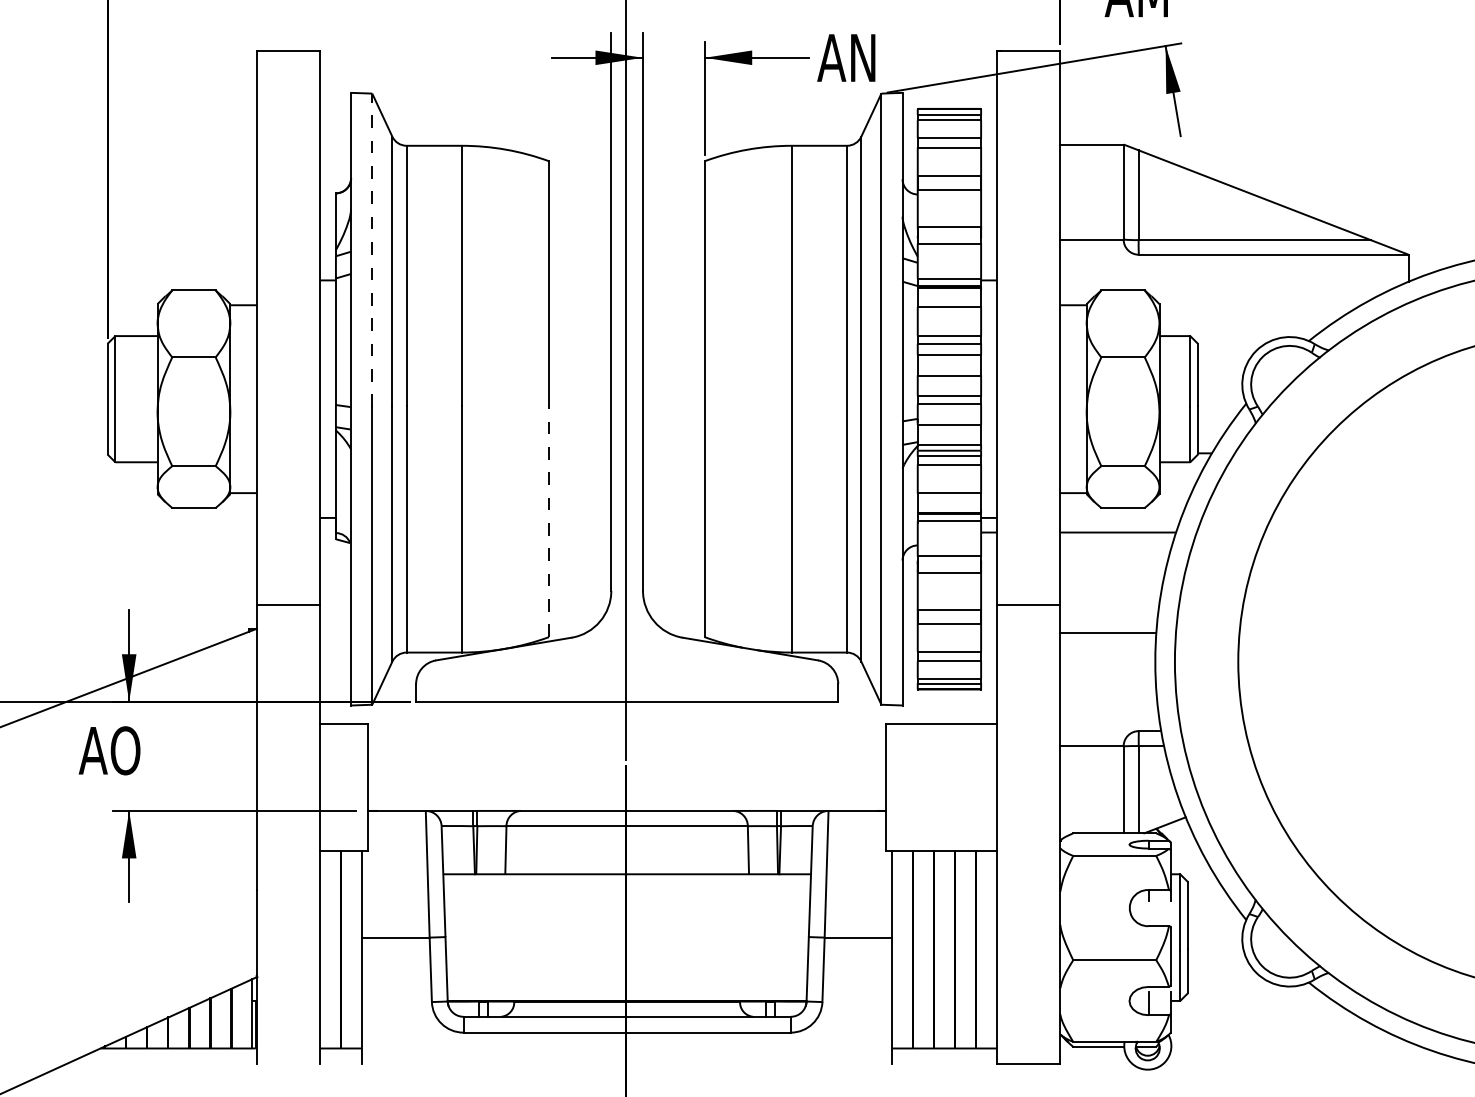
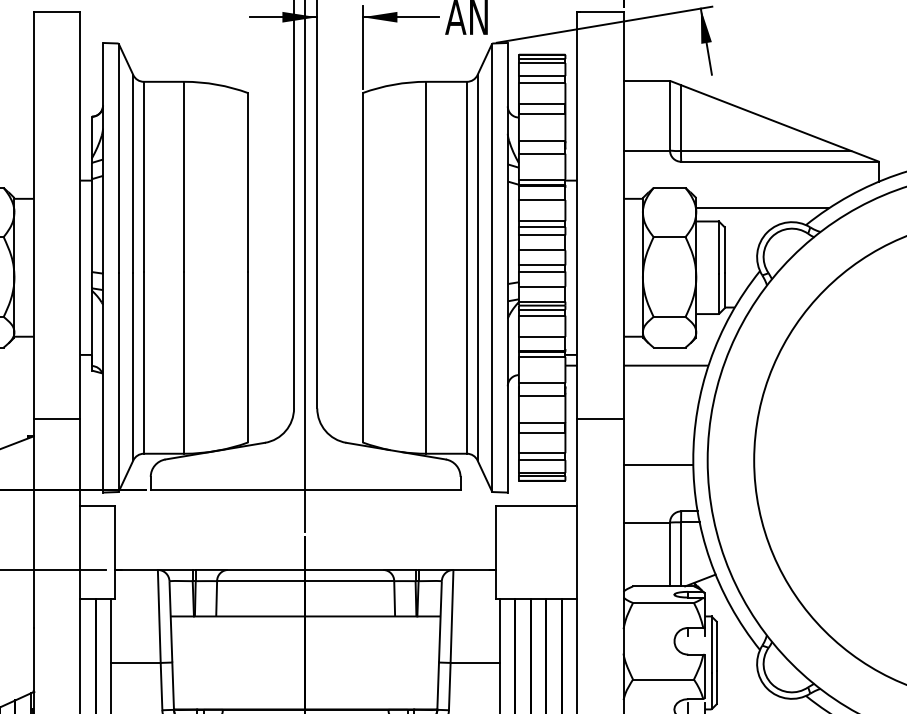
line: (372, 250) -> (118, 158), dashed -> solid
line: (1249, 318) -> (762, 208), added
line: (549, 521) -> (248, 357), dashed -> solid
line: (1107, 632) -> (658, 464), moved

